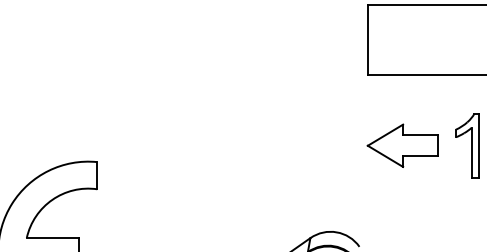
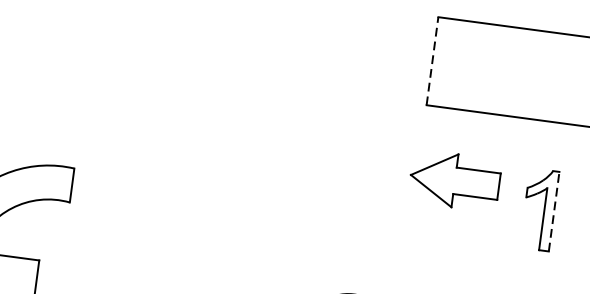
line: (367, 39) -> (432, 60), solid -> dashed
part: (402, 145) -> (454, 180), moved
line: (479, 145) -> (554, 211), solid -> dashed

